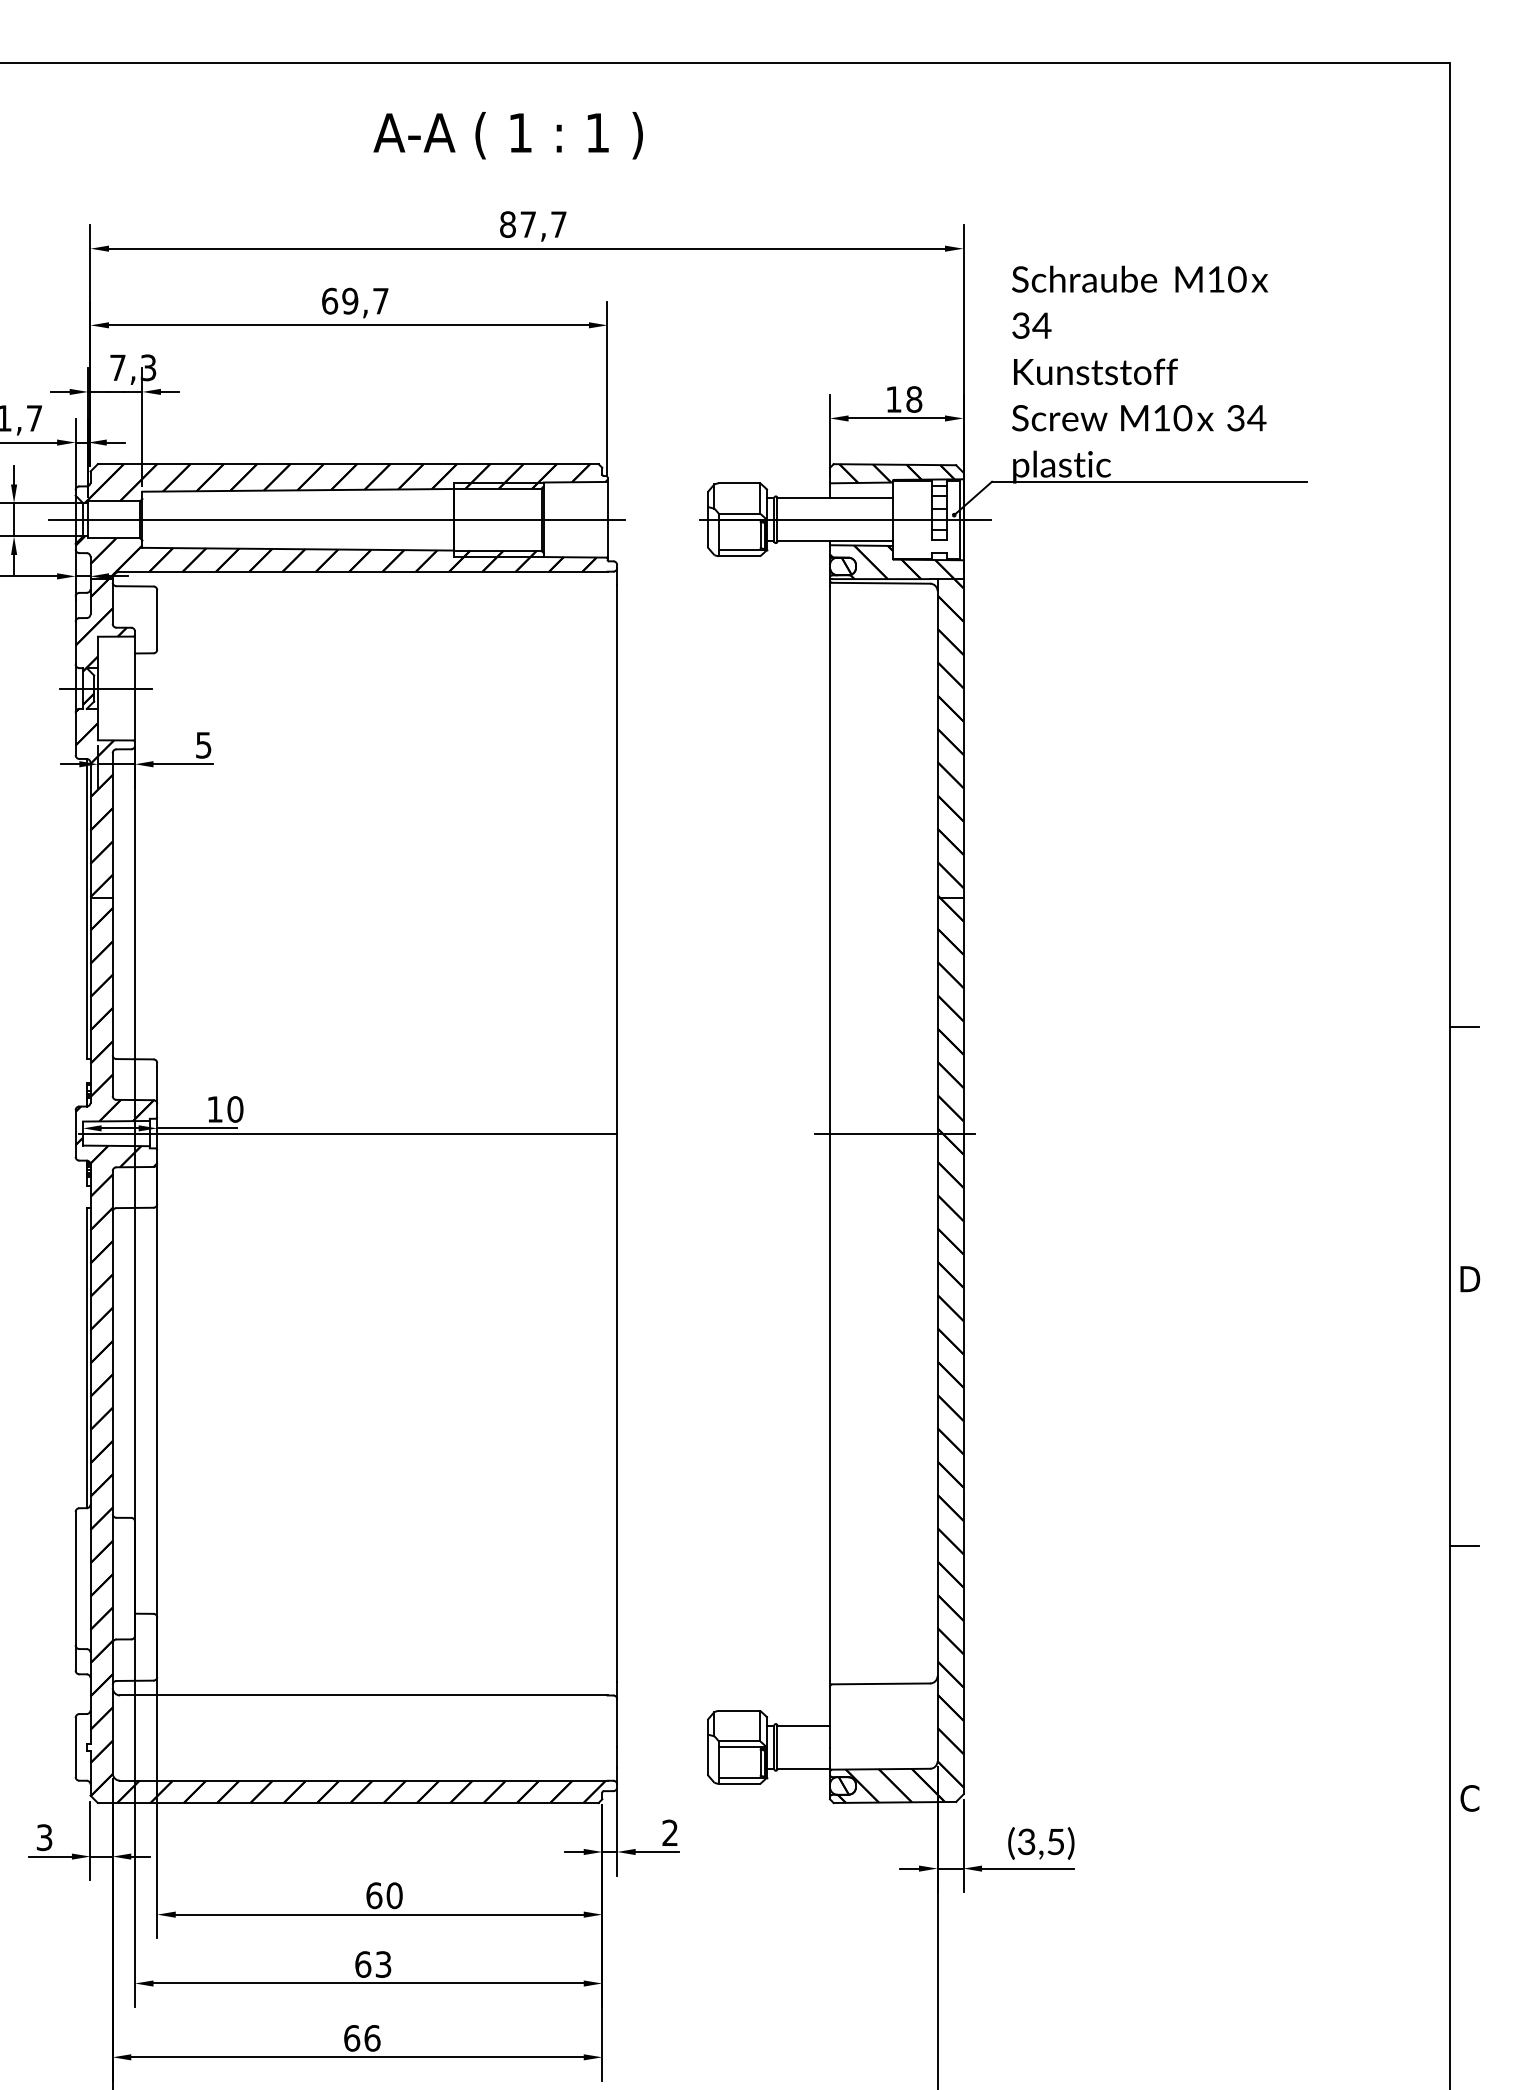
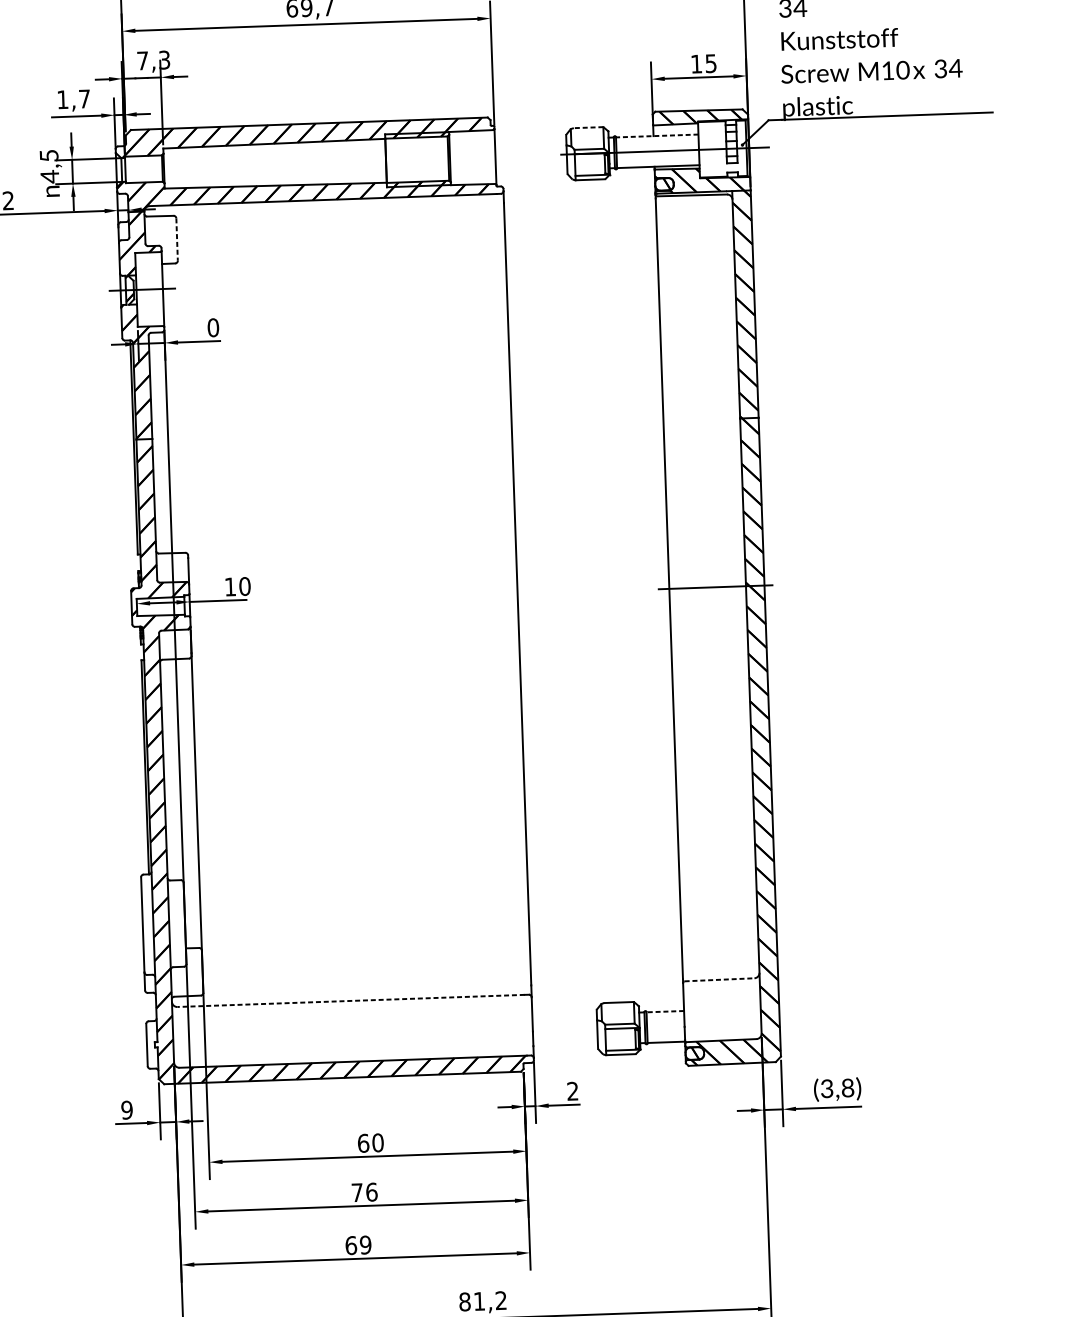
text: (914, 399) -> (711, 63), 18 -> 15
line: (739, 483) -> (588, 127), solid -> dashed
line: (835, 498) -> (657, 136), solid -> dashed
line: (336, 519) -> (302, 163), removed
line: (157, 619) -> (177, 239), solid -> dashed
text: (203, 745) -> (213, 327), 5 -> 0
line: (348, 1133) -> (326, 600), removed
line: (881, 1683) -> (719, 979), solid -> dashed
line: (363, 1695) -> (350, 1000), solid -> dashed
line: (803, 1725) -> (665, 1011), solid -> dashed
text: (44, 1837) -> (127, 1110), 3 -> 9
text: (1055, 1841) -> (847, 1087), (3,5) -> (3,8)
text: (373, 1964) -> (364, 1192), 63 -> 76
text: (372, 2038) -> (365, 1245), 66 -> 69

